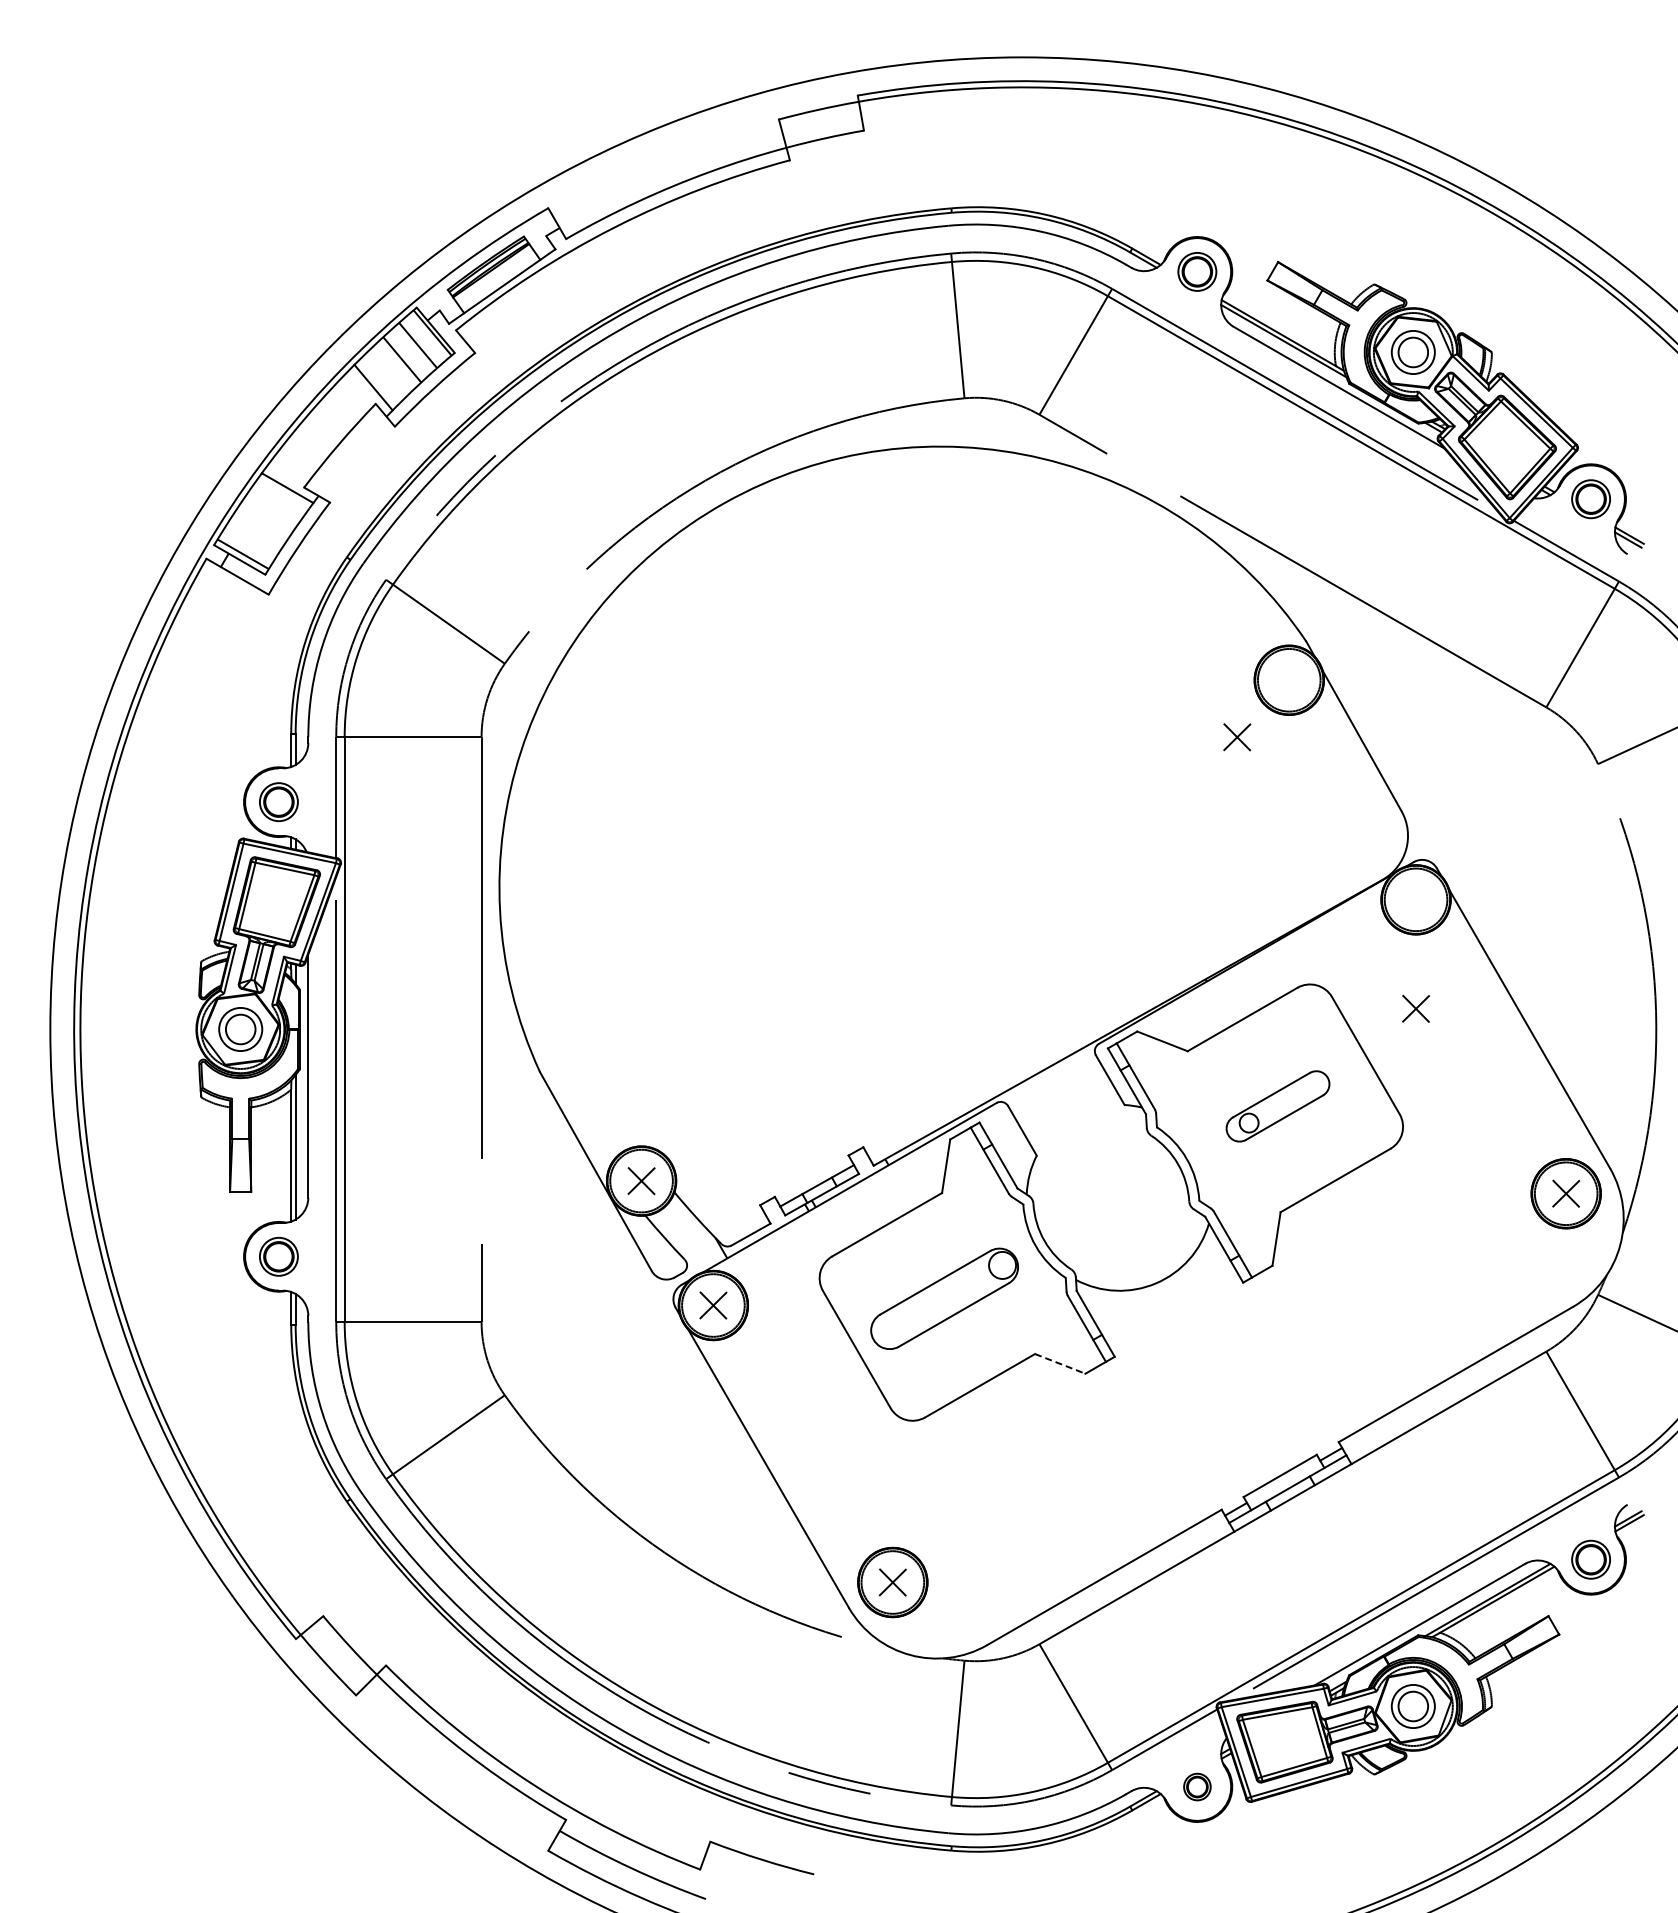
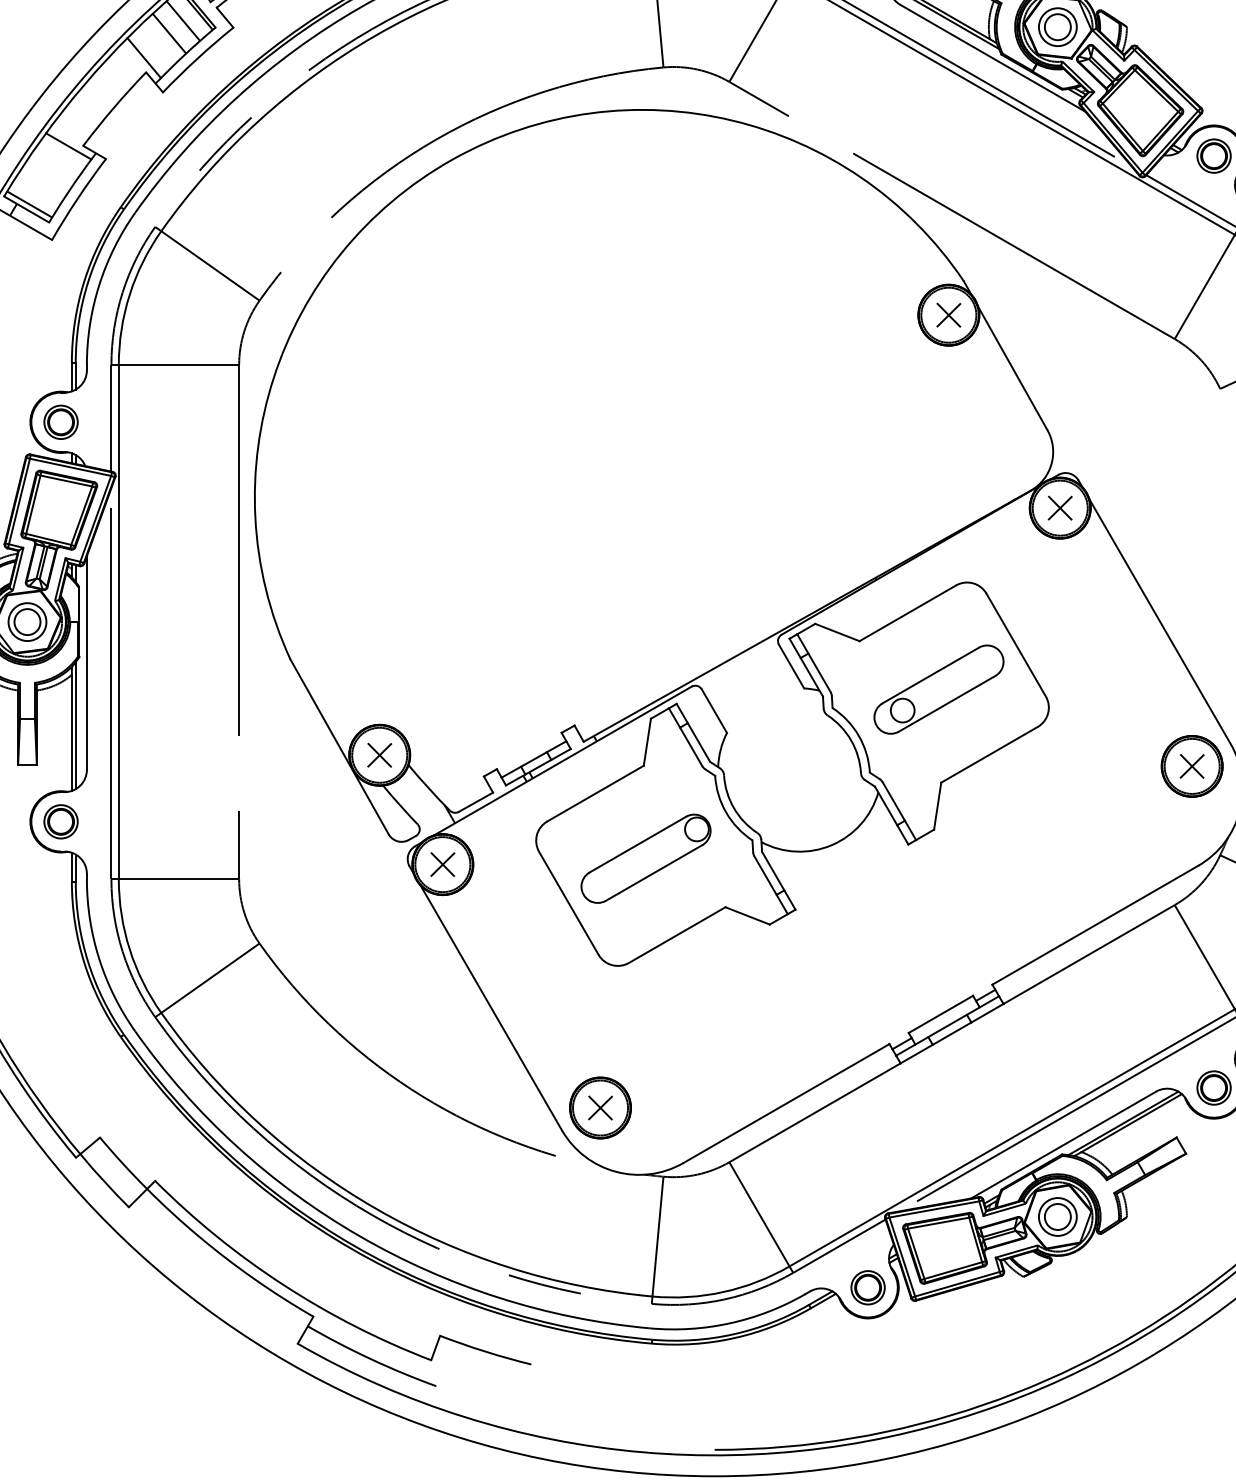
part: (1237, 737) -> (949, 315), moved
part: (1415, 1008) -> (1059, 507), moved
part: (1277, 1106) -> (938, 689), size x1.43
line: (1060, 1364) -> (747, 916), dashed -> solid
part: (1197, 1786) -> (868, 1287), size x1.43

